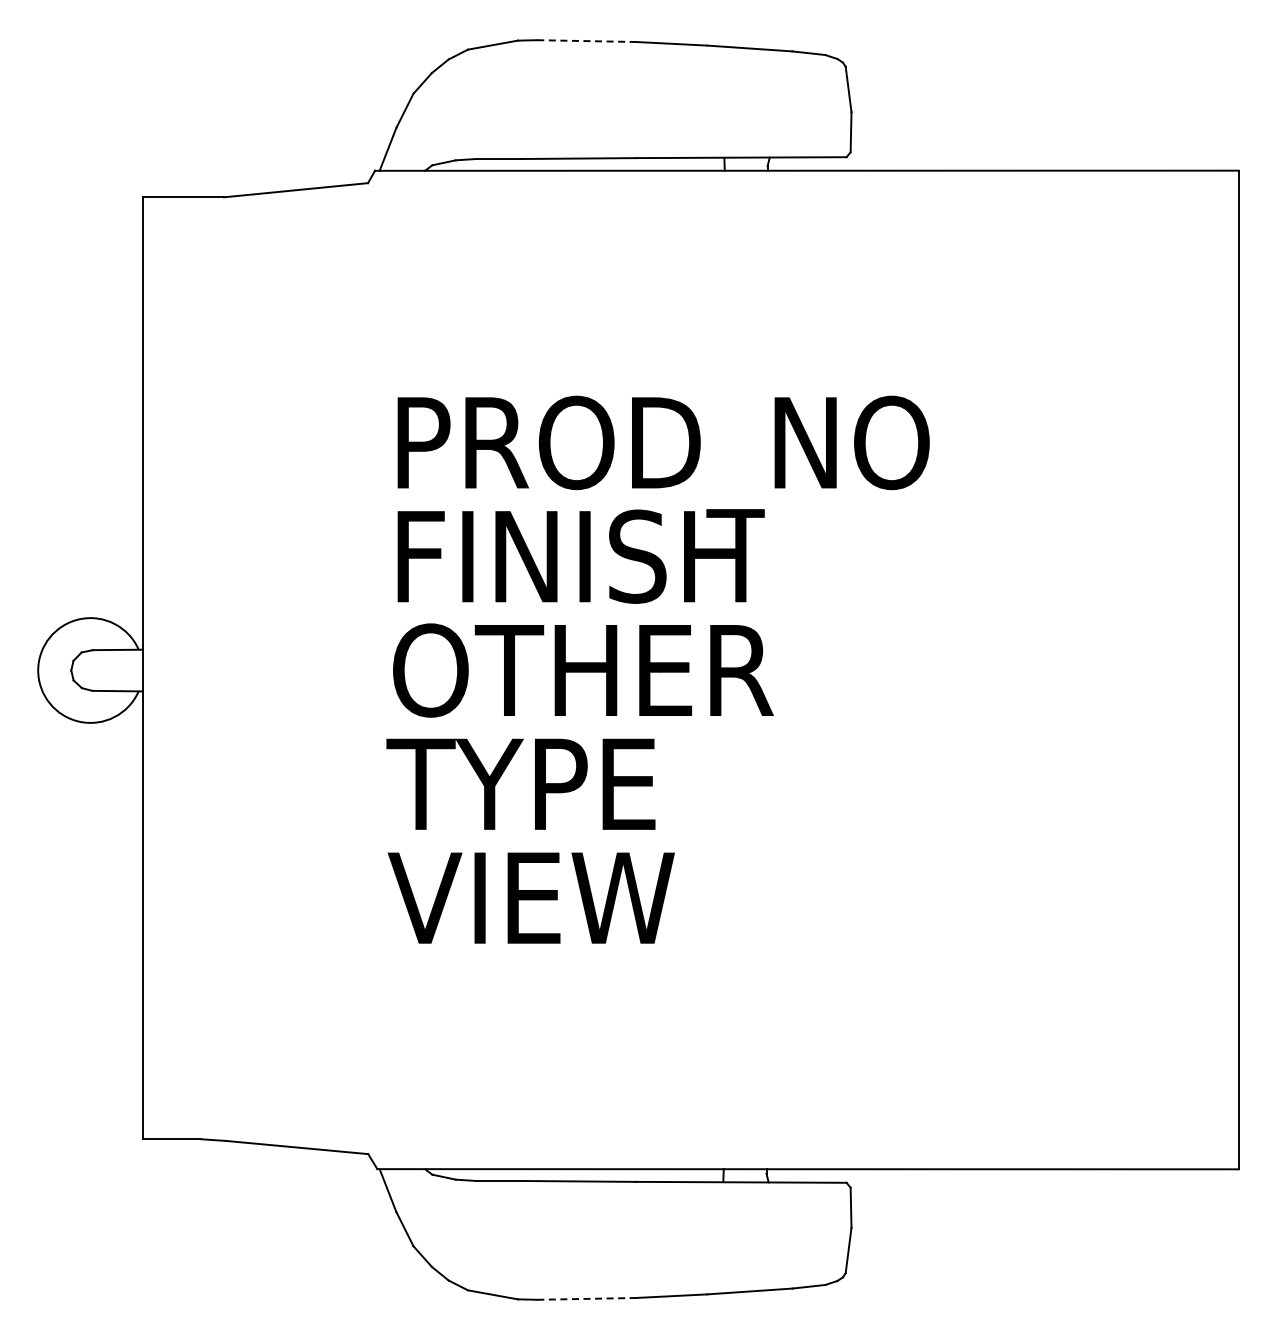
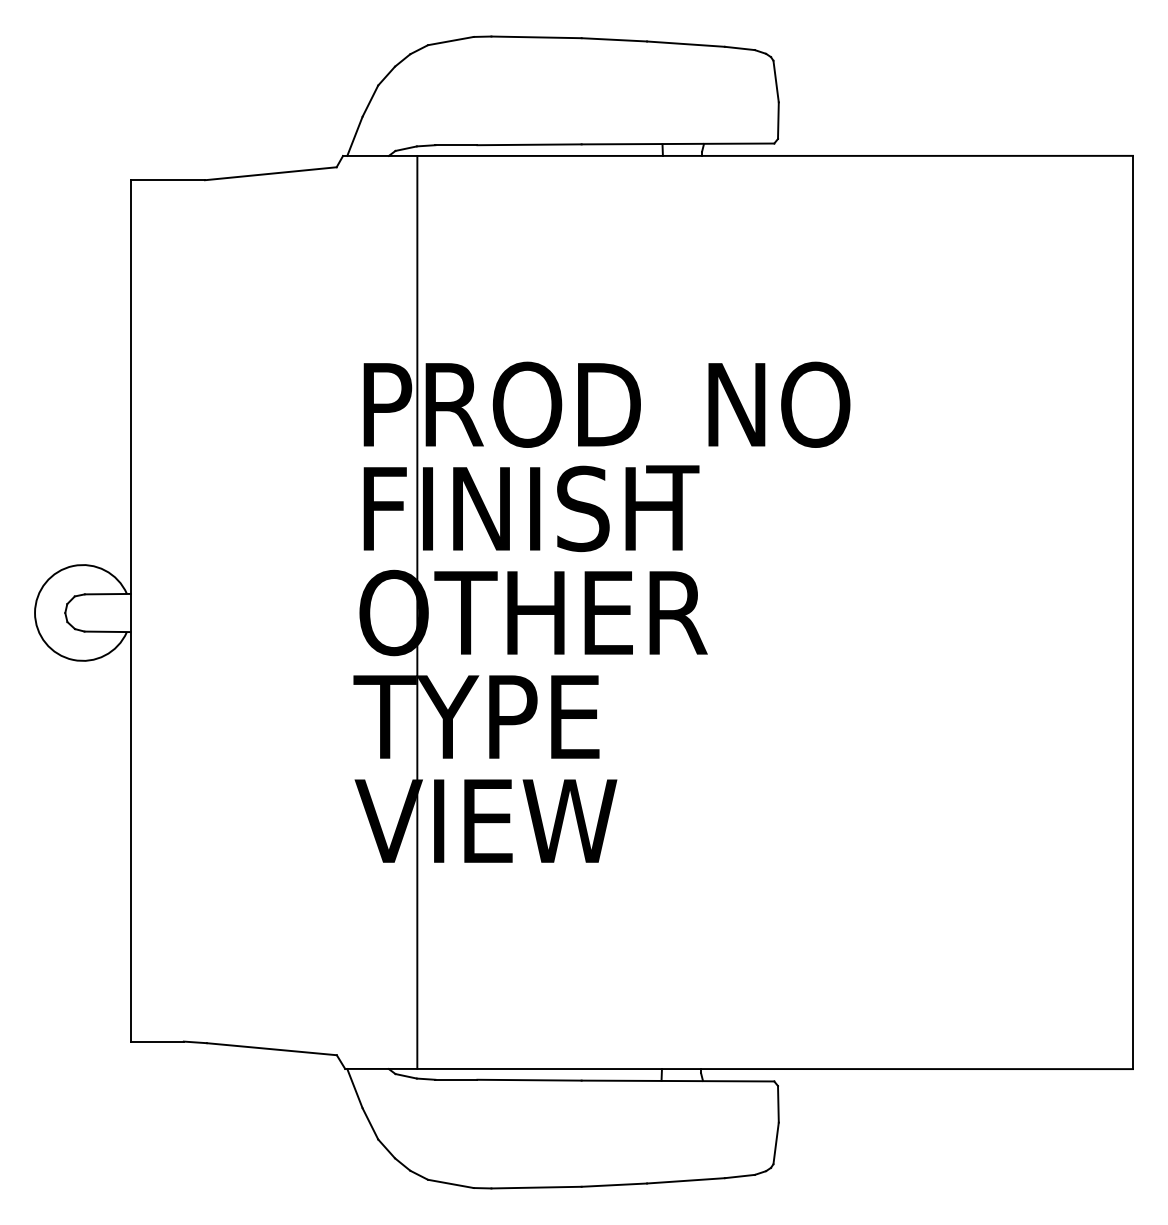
line: (587, 41) -> (537, 37), dashed -> solid
line: (456, 669) -> (417, 612), added
line: (587, 1298) -> (537, 1187), dashed -> solid

